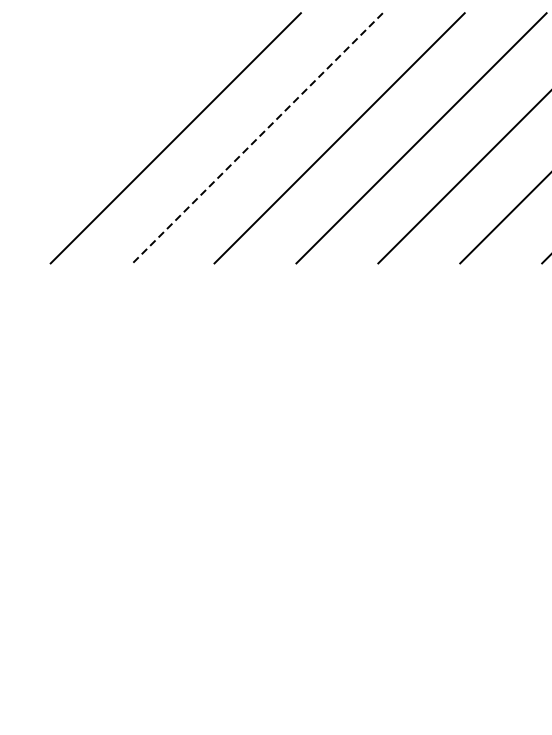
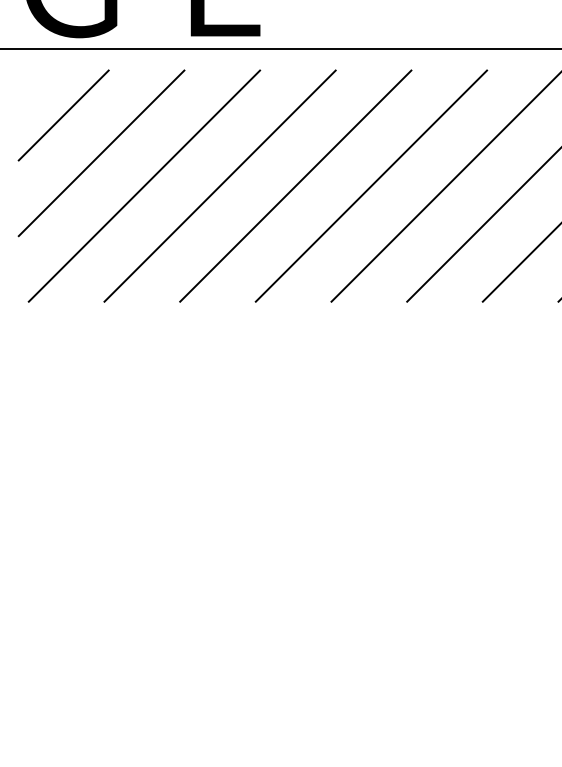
line: (88, 61) -> (63, 115), added
line: (129, 102) -> (101, 153), added
line: (257, 138) -> (219, 186), dashed -> solid

